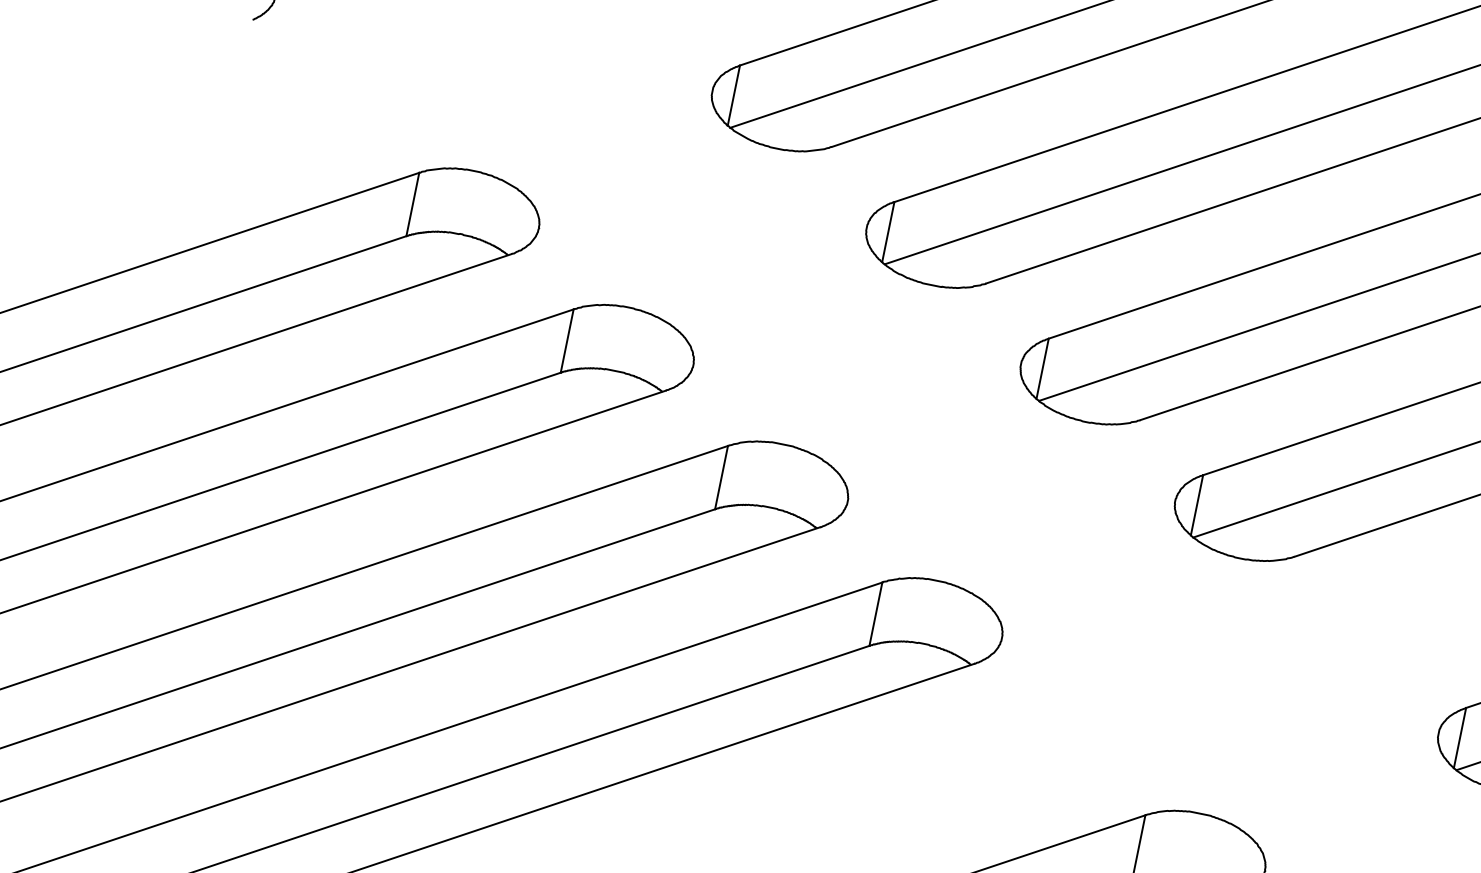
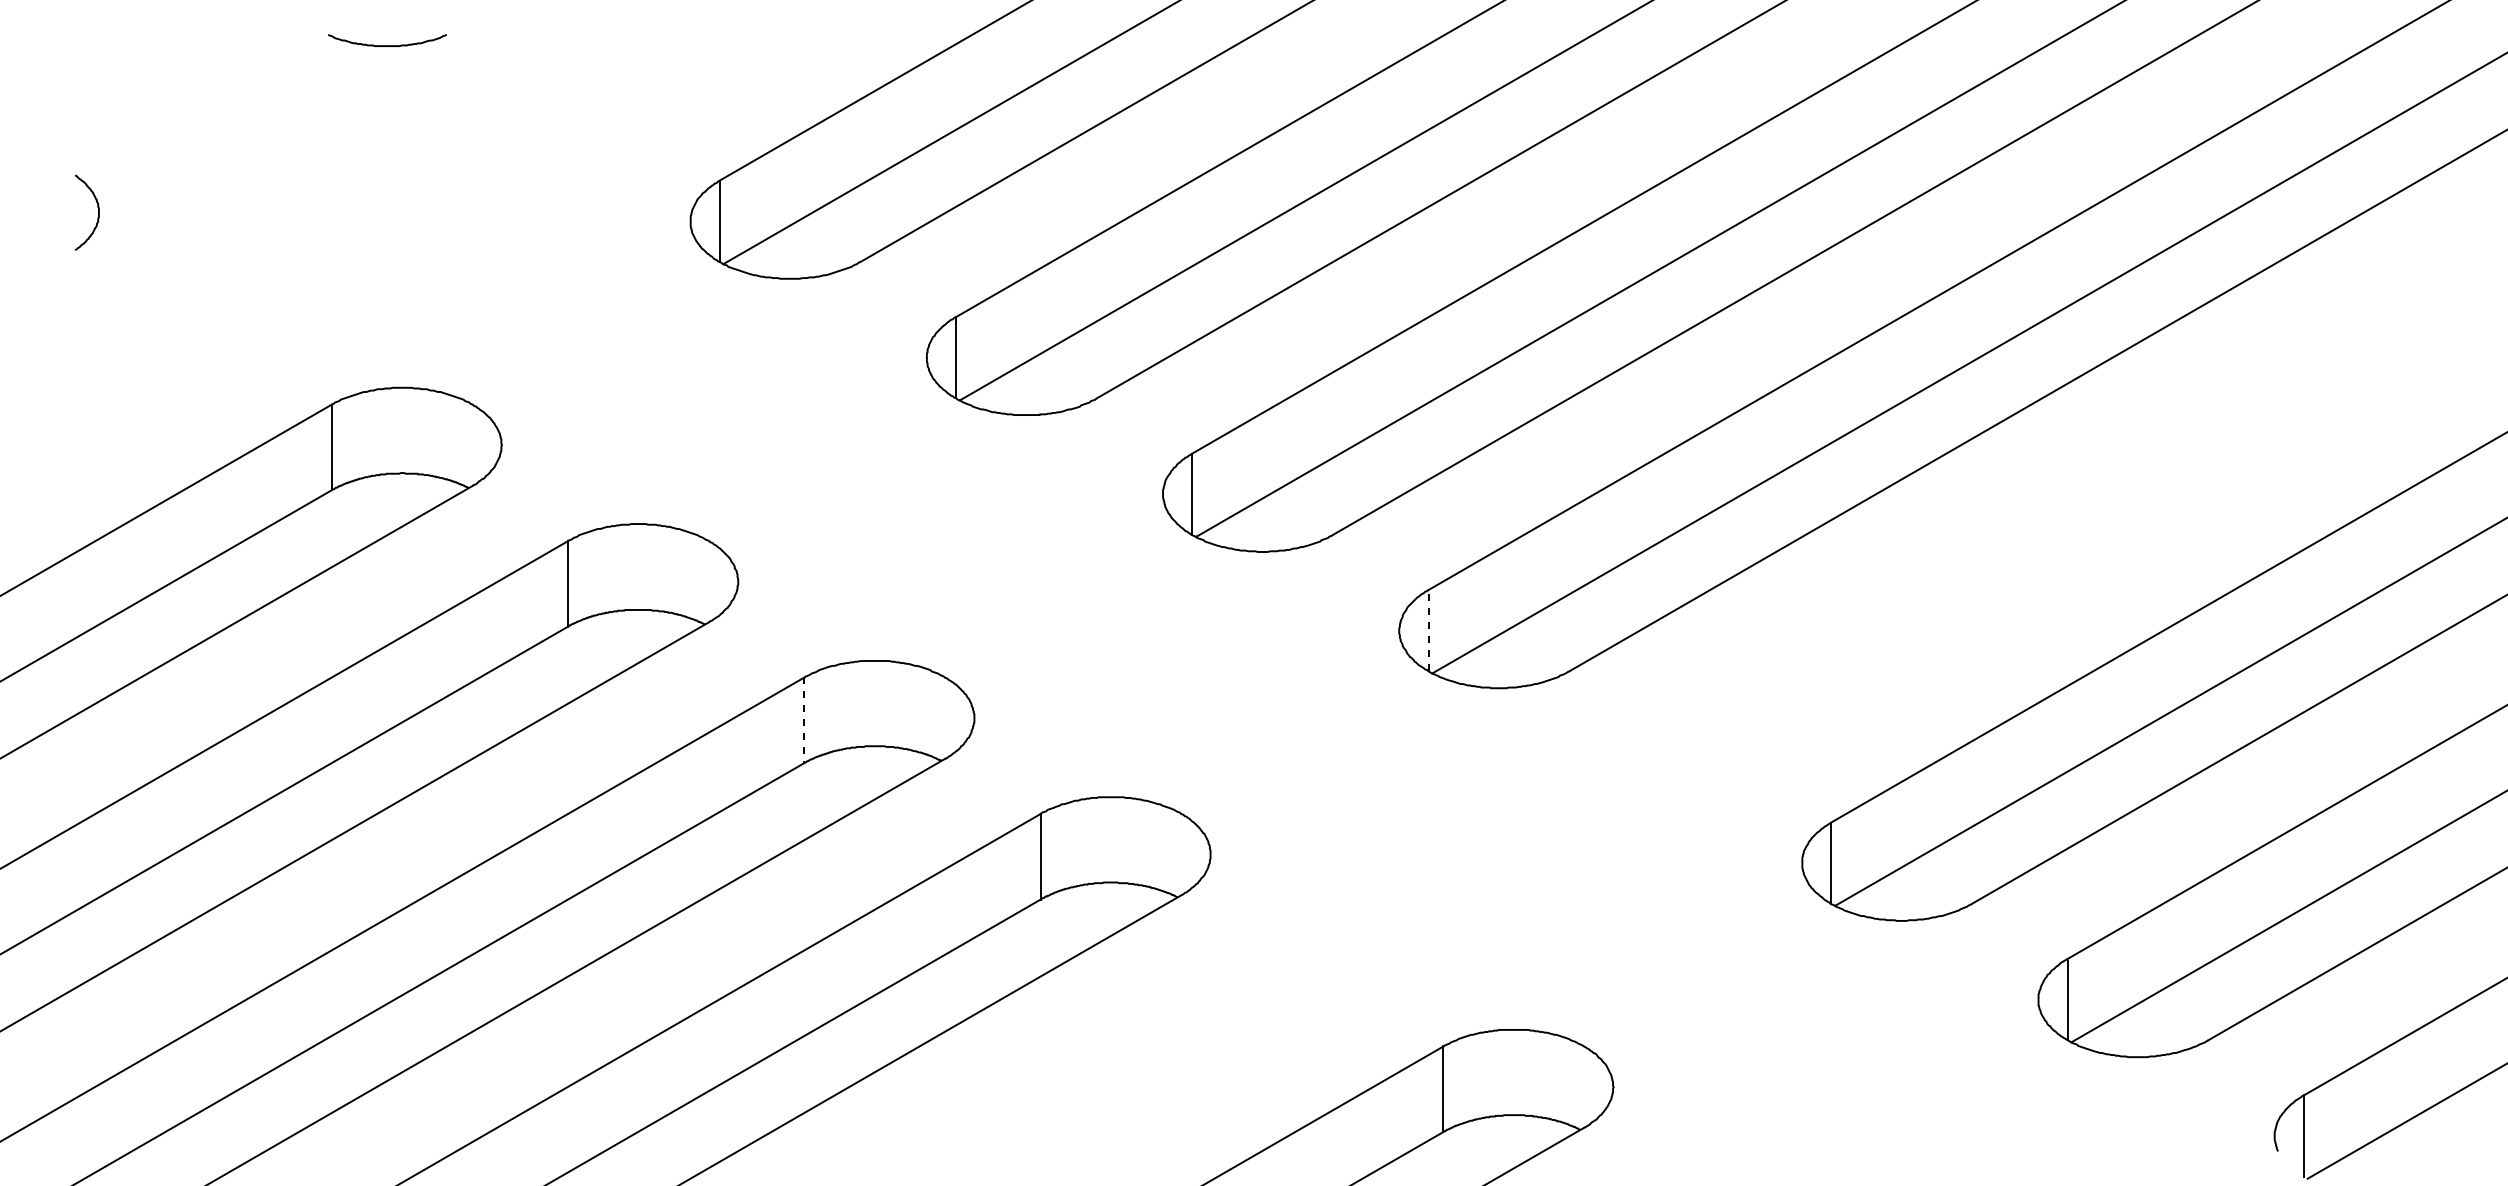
line: (721, 477) -> (804, 720), solid -> dashed
line: (1196, 505) -> (1428, 630), solid -> dashed

